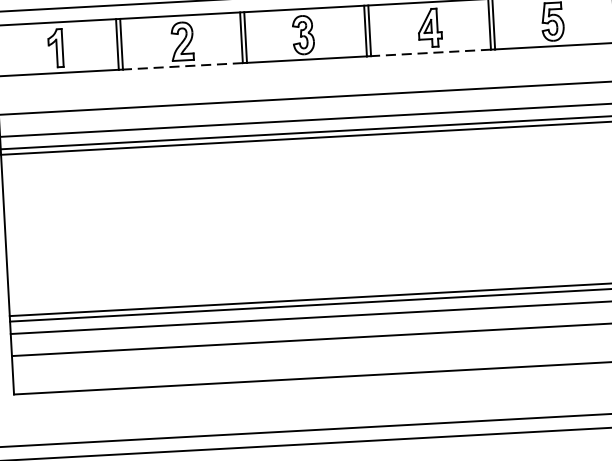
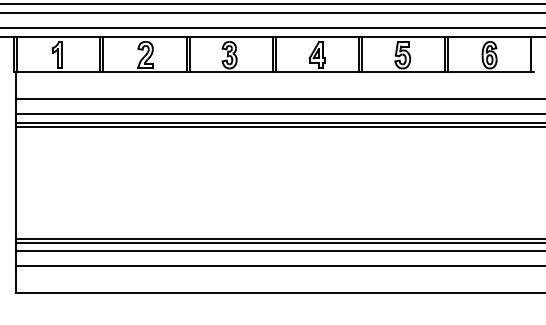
line: (431, 53) -> (317, 72), dashed -> solid
line: (182, 66) -> (144, 72), dashed -> solid

